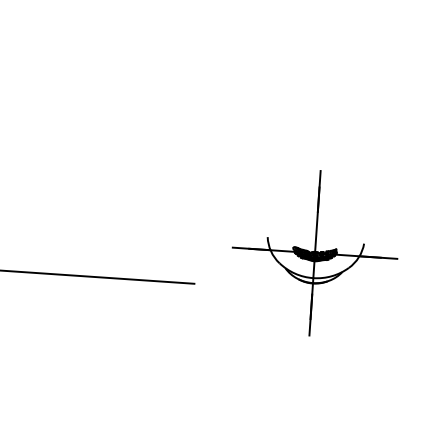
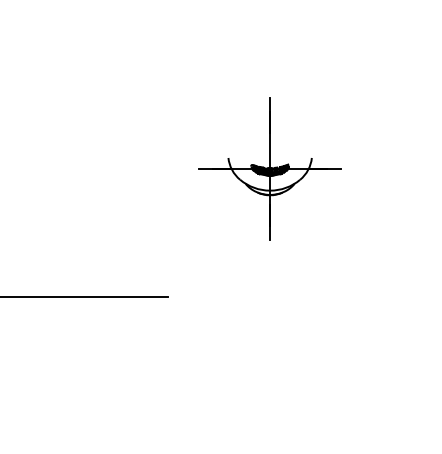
part: (314, 252) -> (269, 168), moved

